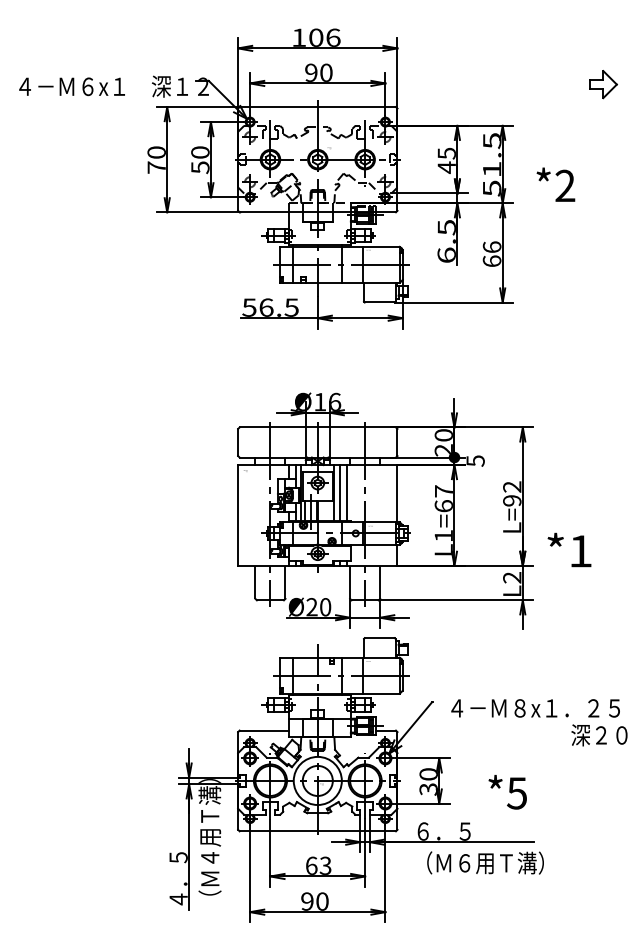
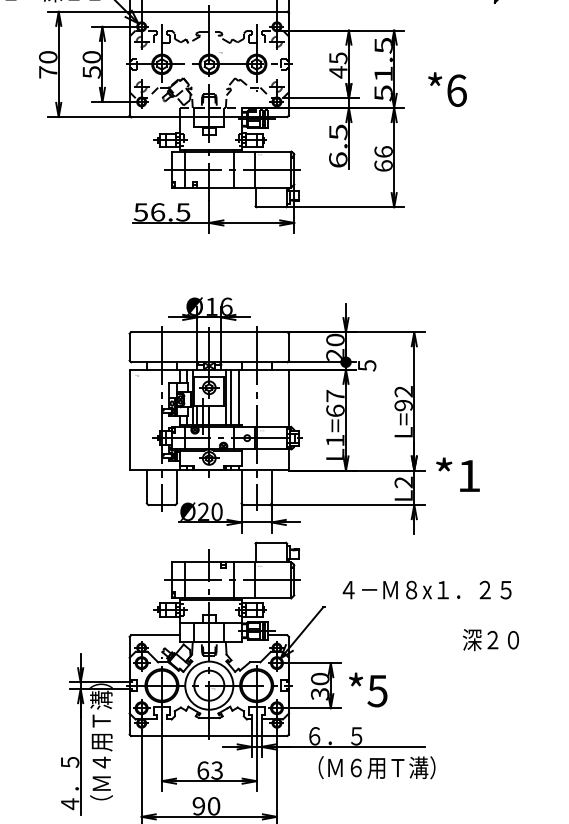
text: (565, 185) -> (457, 90), *2 -> *6
text: (569, 549) -> (458, 474), moved
text: (535, 708) -> (427, 590), moved
text: (507, 792) -> (368, 690), moved

